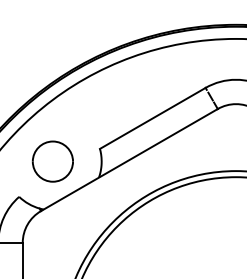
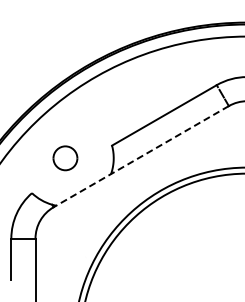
line: (128, 159) -> (140, 156), solid -> dashed
part: (53, 161) -> (65, 158), size x0.6

